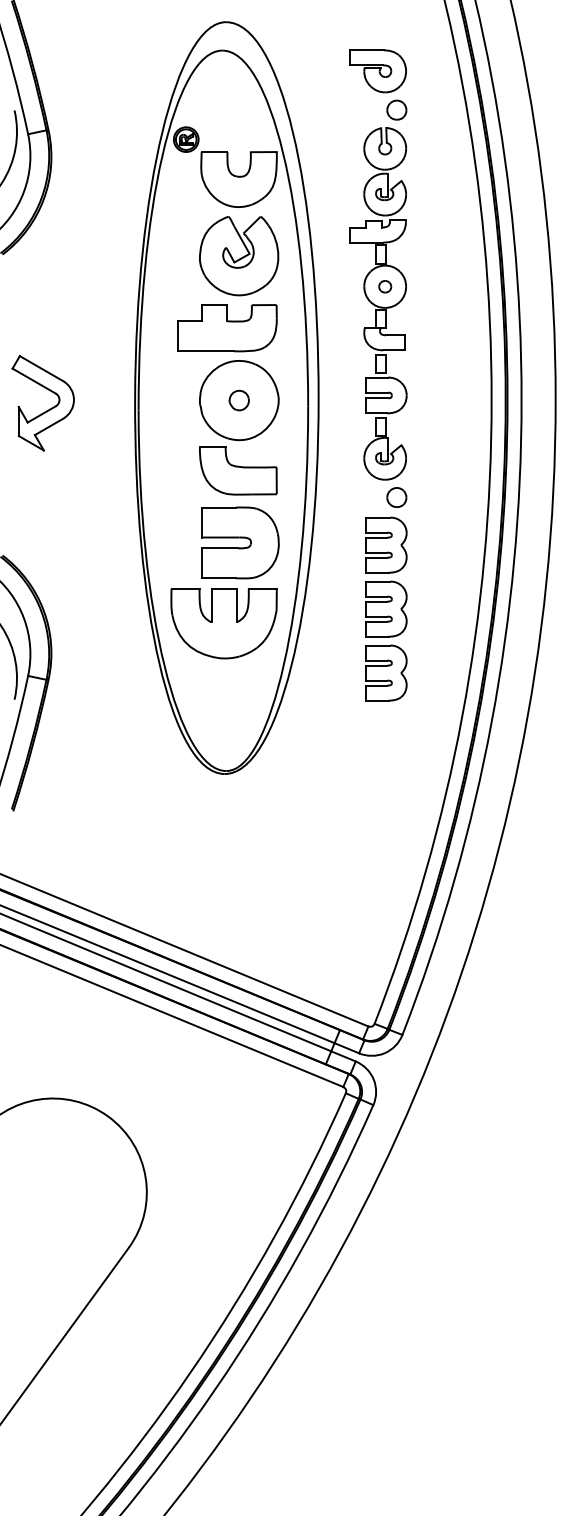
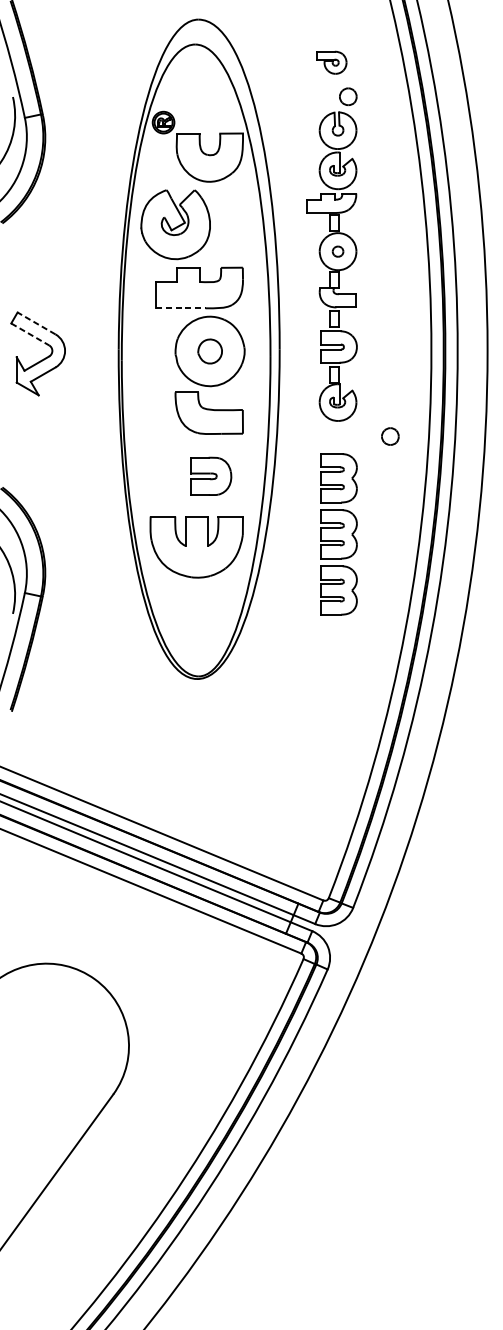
part: (377, 71) -> (331, 62), size x0.6
part: (239, 256) -> (176, 225), moved
line: (206, 351) -> (181, 308), solid -> dashed
line: (41, 368) -> (36, 323), solid -> dashed
line: (34, 381) -> (30, 334), solid -> dashed
part: (238, 400) -> (209, 351), size x1.4
part: (396, 497) -> (390, 436), moved
part: (240, 542) -> (211, 475), size x0.6

